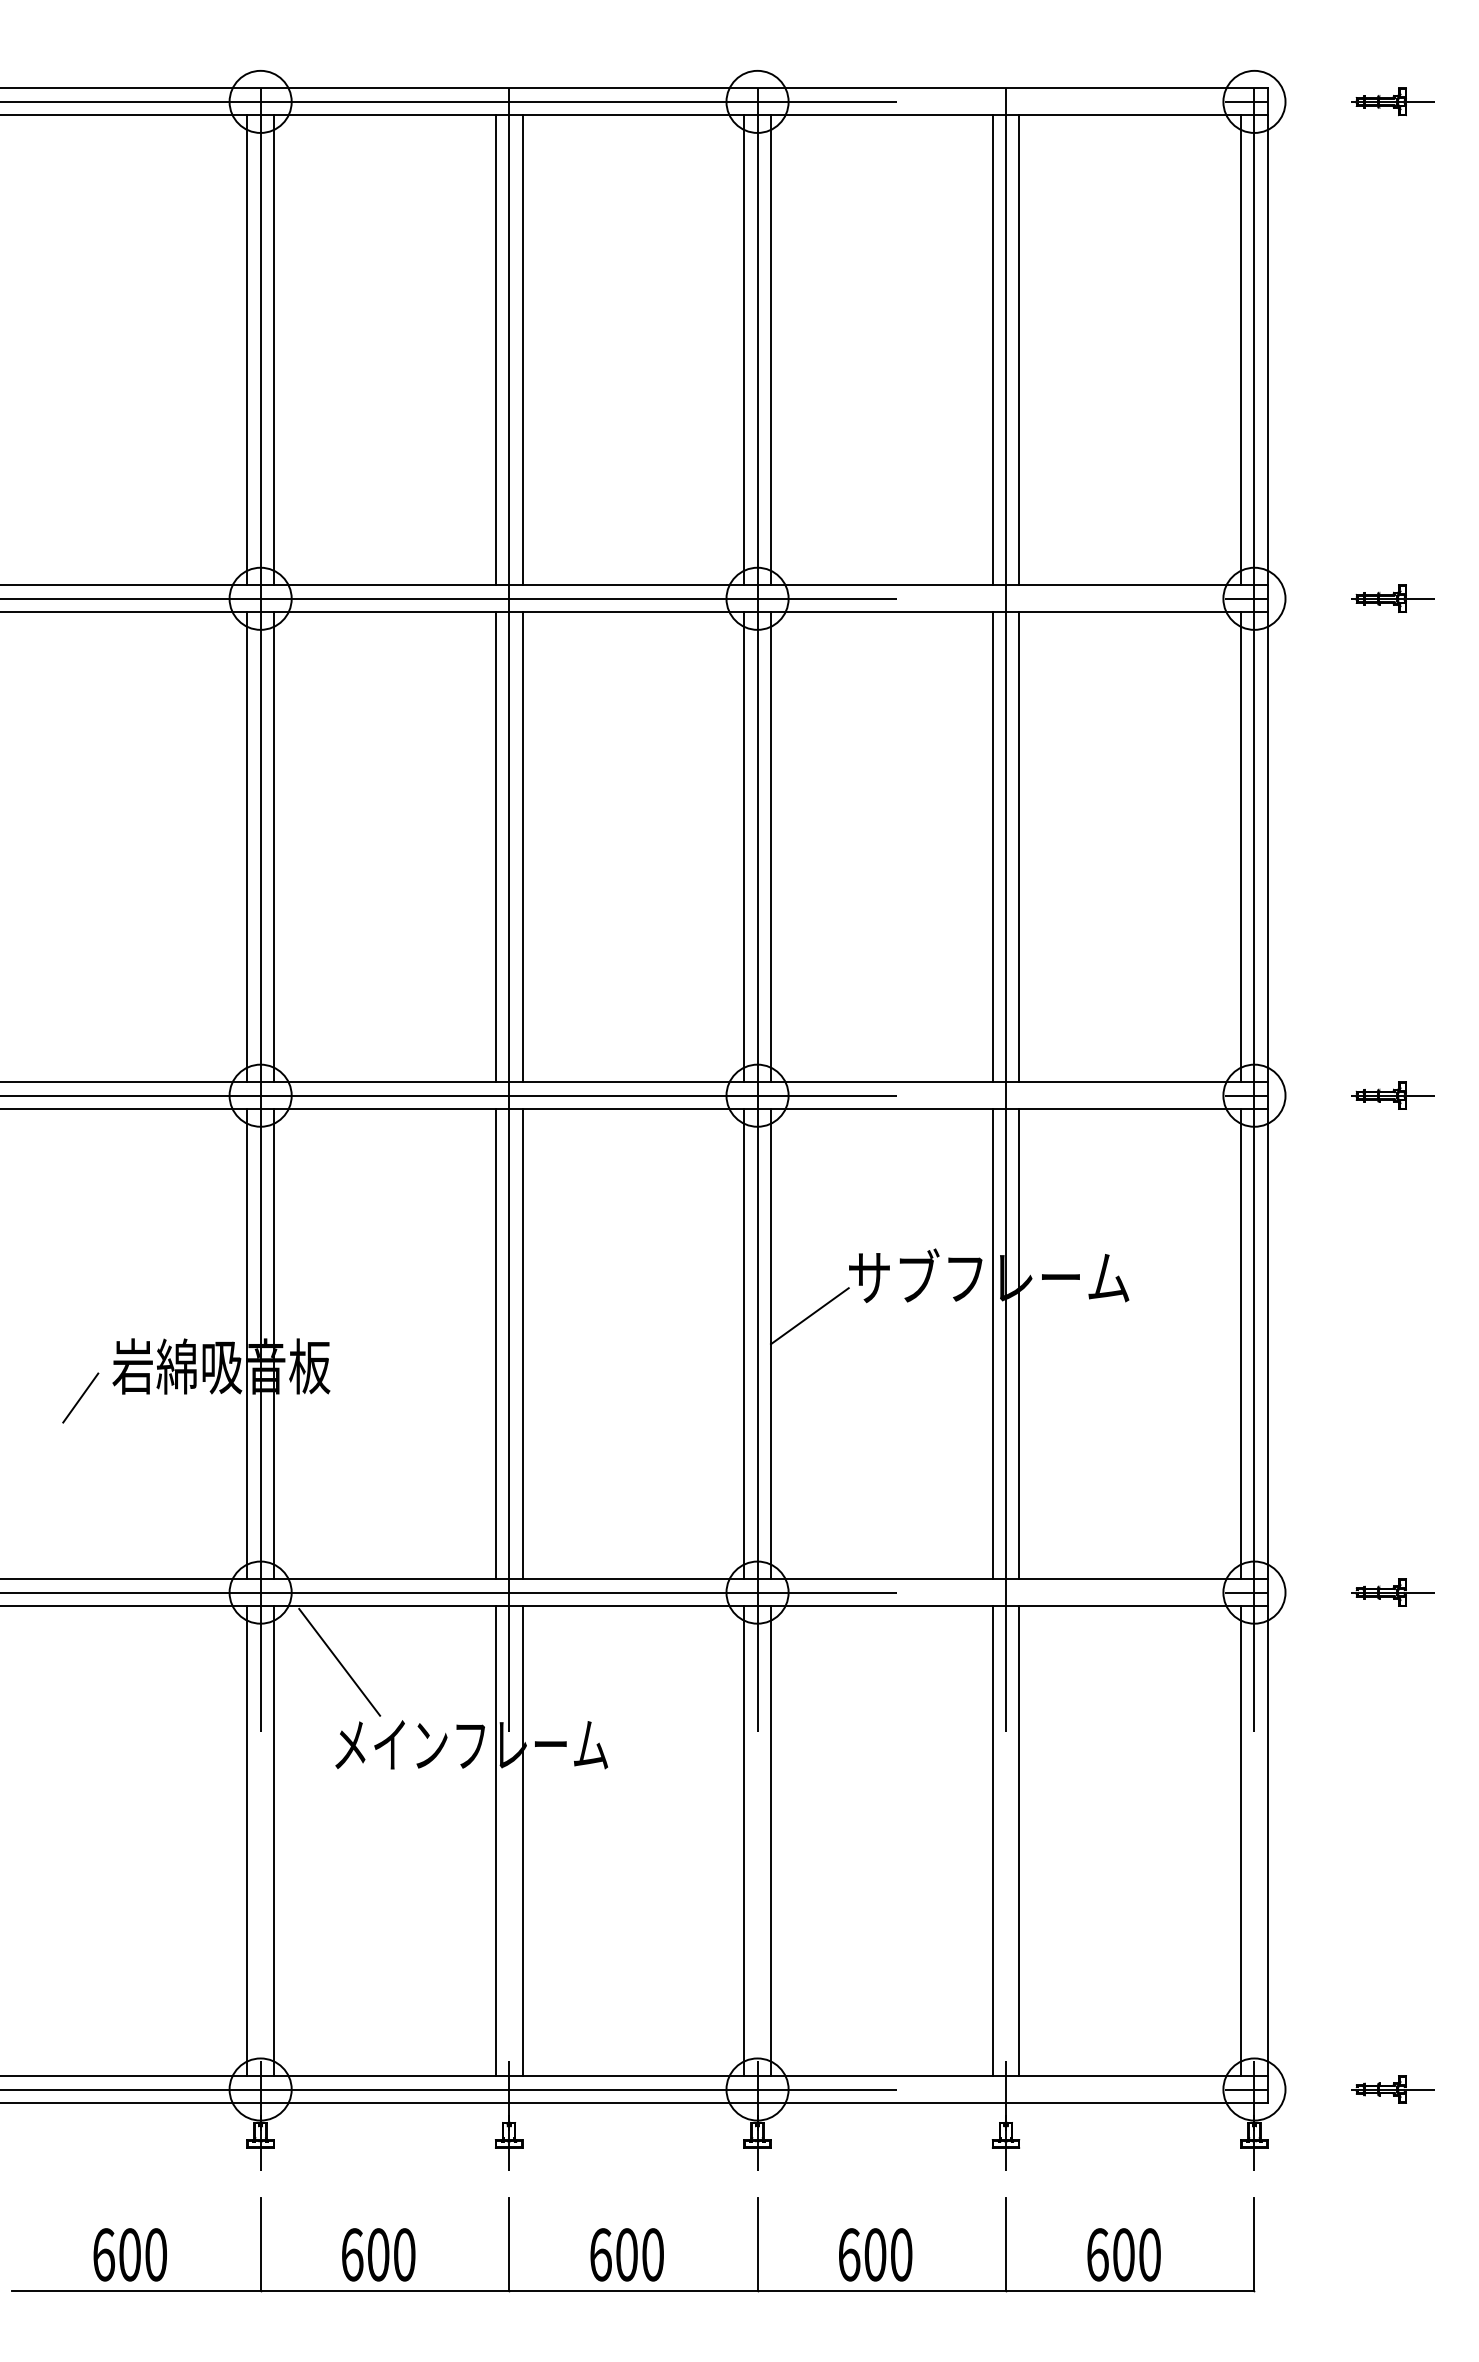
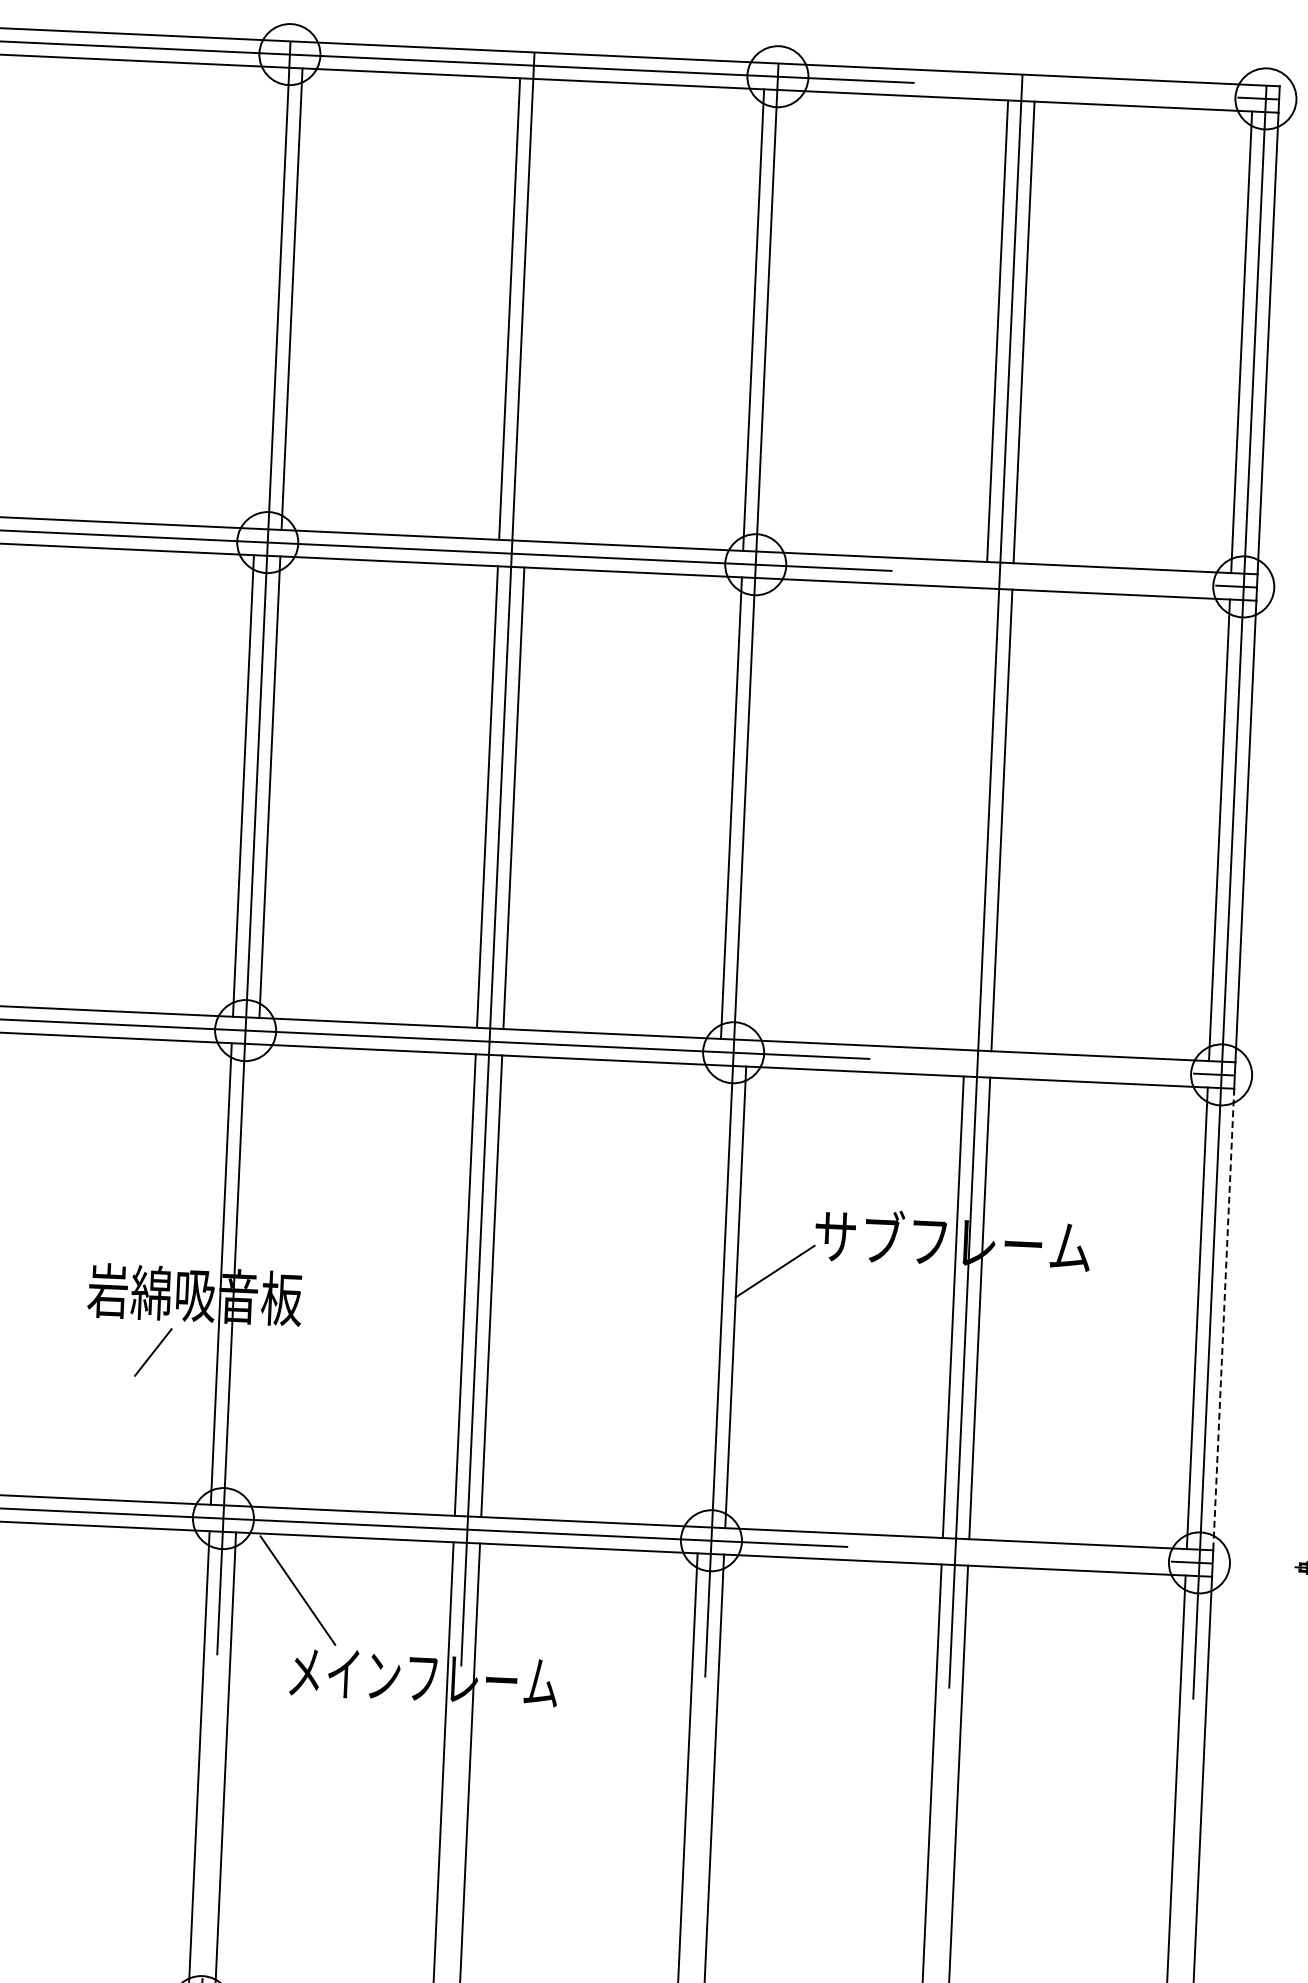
line: (247, 350) -> (265, 298), removed
line: (522, 350) -> (535, 310), removed
line: (771, 350) -> (780, 321), removed
line: (771, 847) -> (758, 809), removed
line: (992, 847) -> (975, 819), removed
line: (274, 1344) -> (248, 1275), removed
line: (744, 1344) -> (709, 1296), removed
line: (1267, 1344) -> (1223, 1319), solid -> dashed
line: (80, 1397) -> (153, 1351), moved

